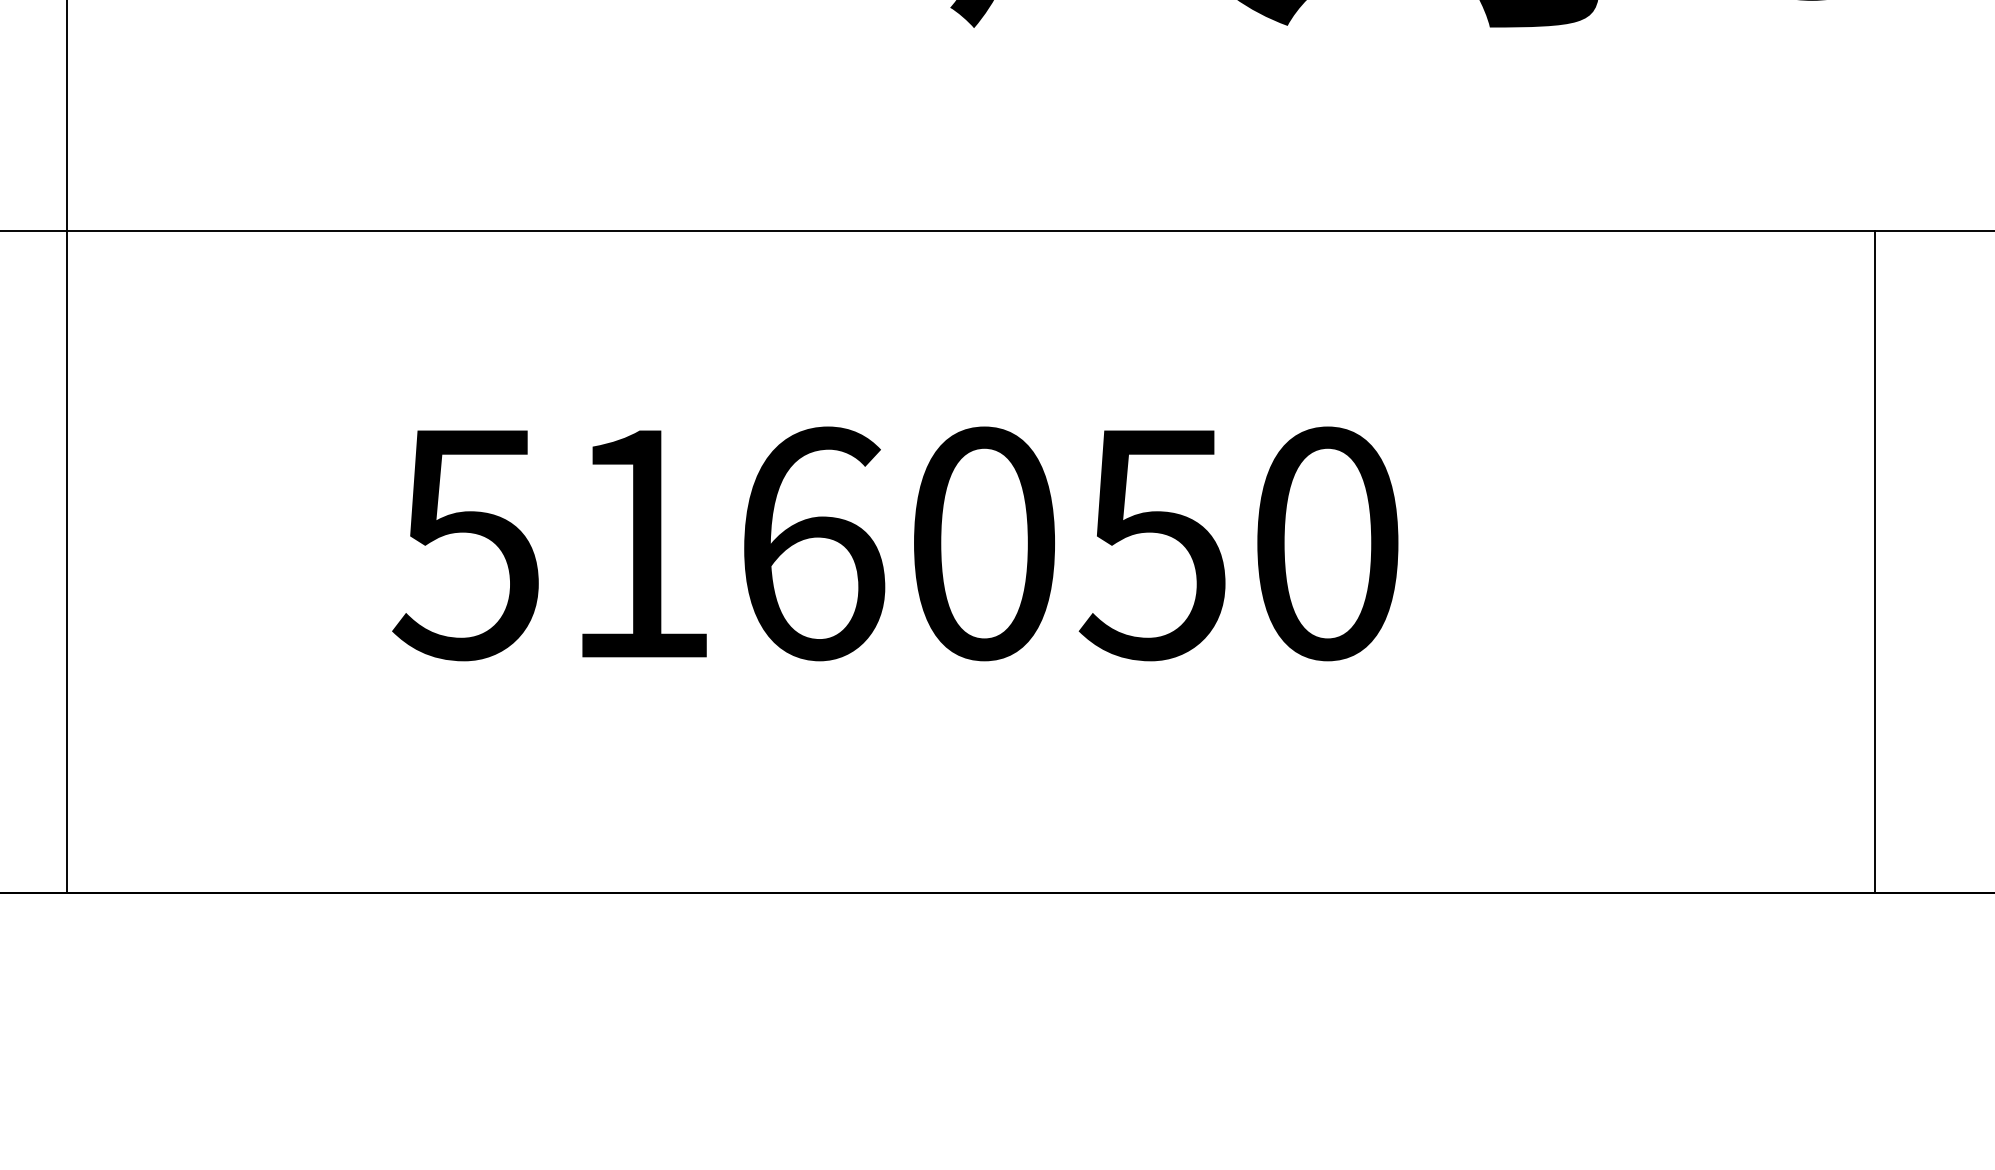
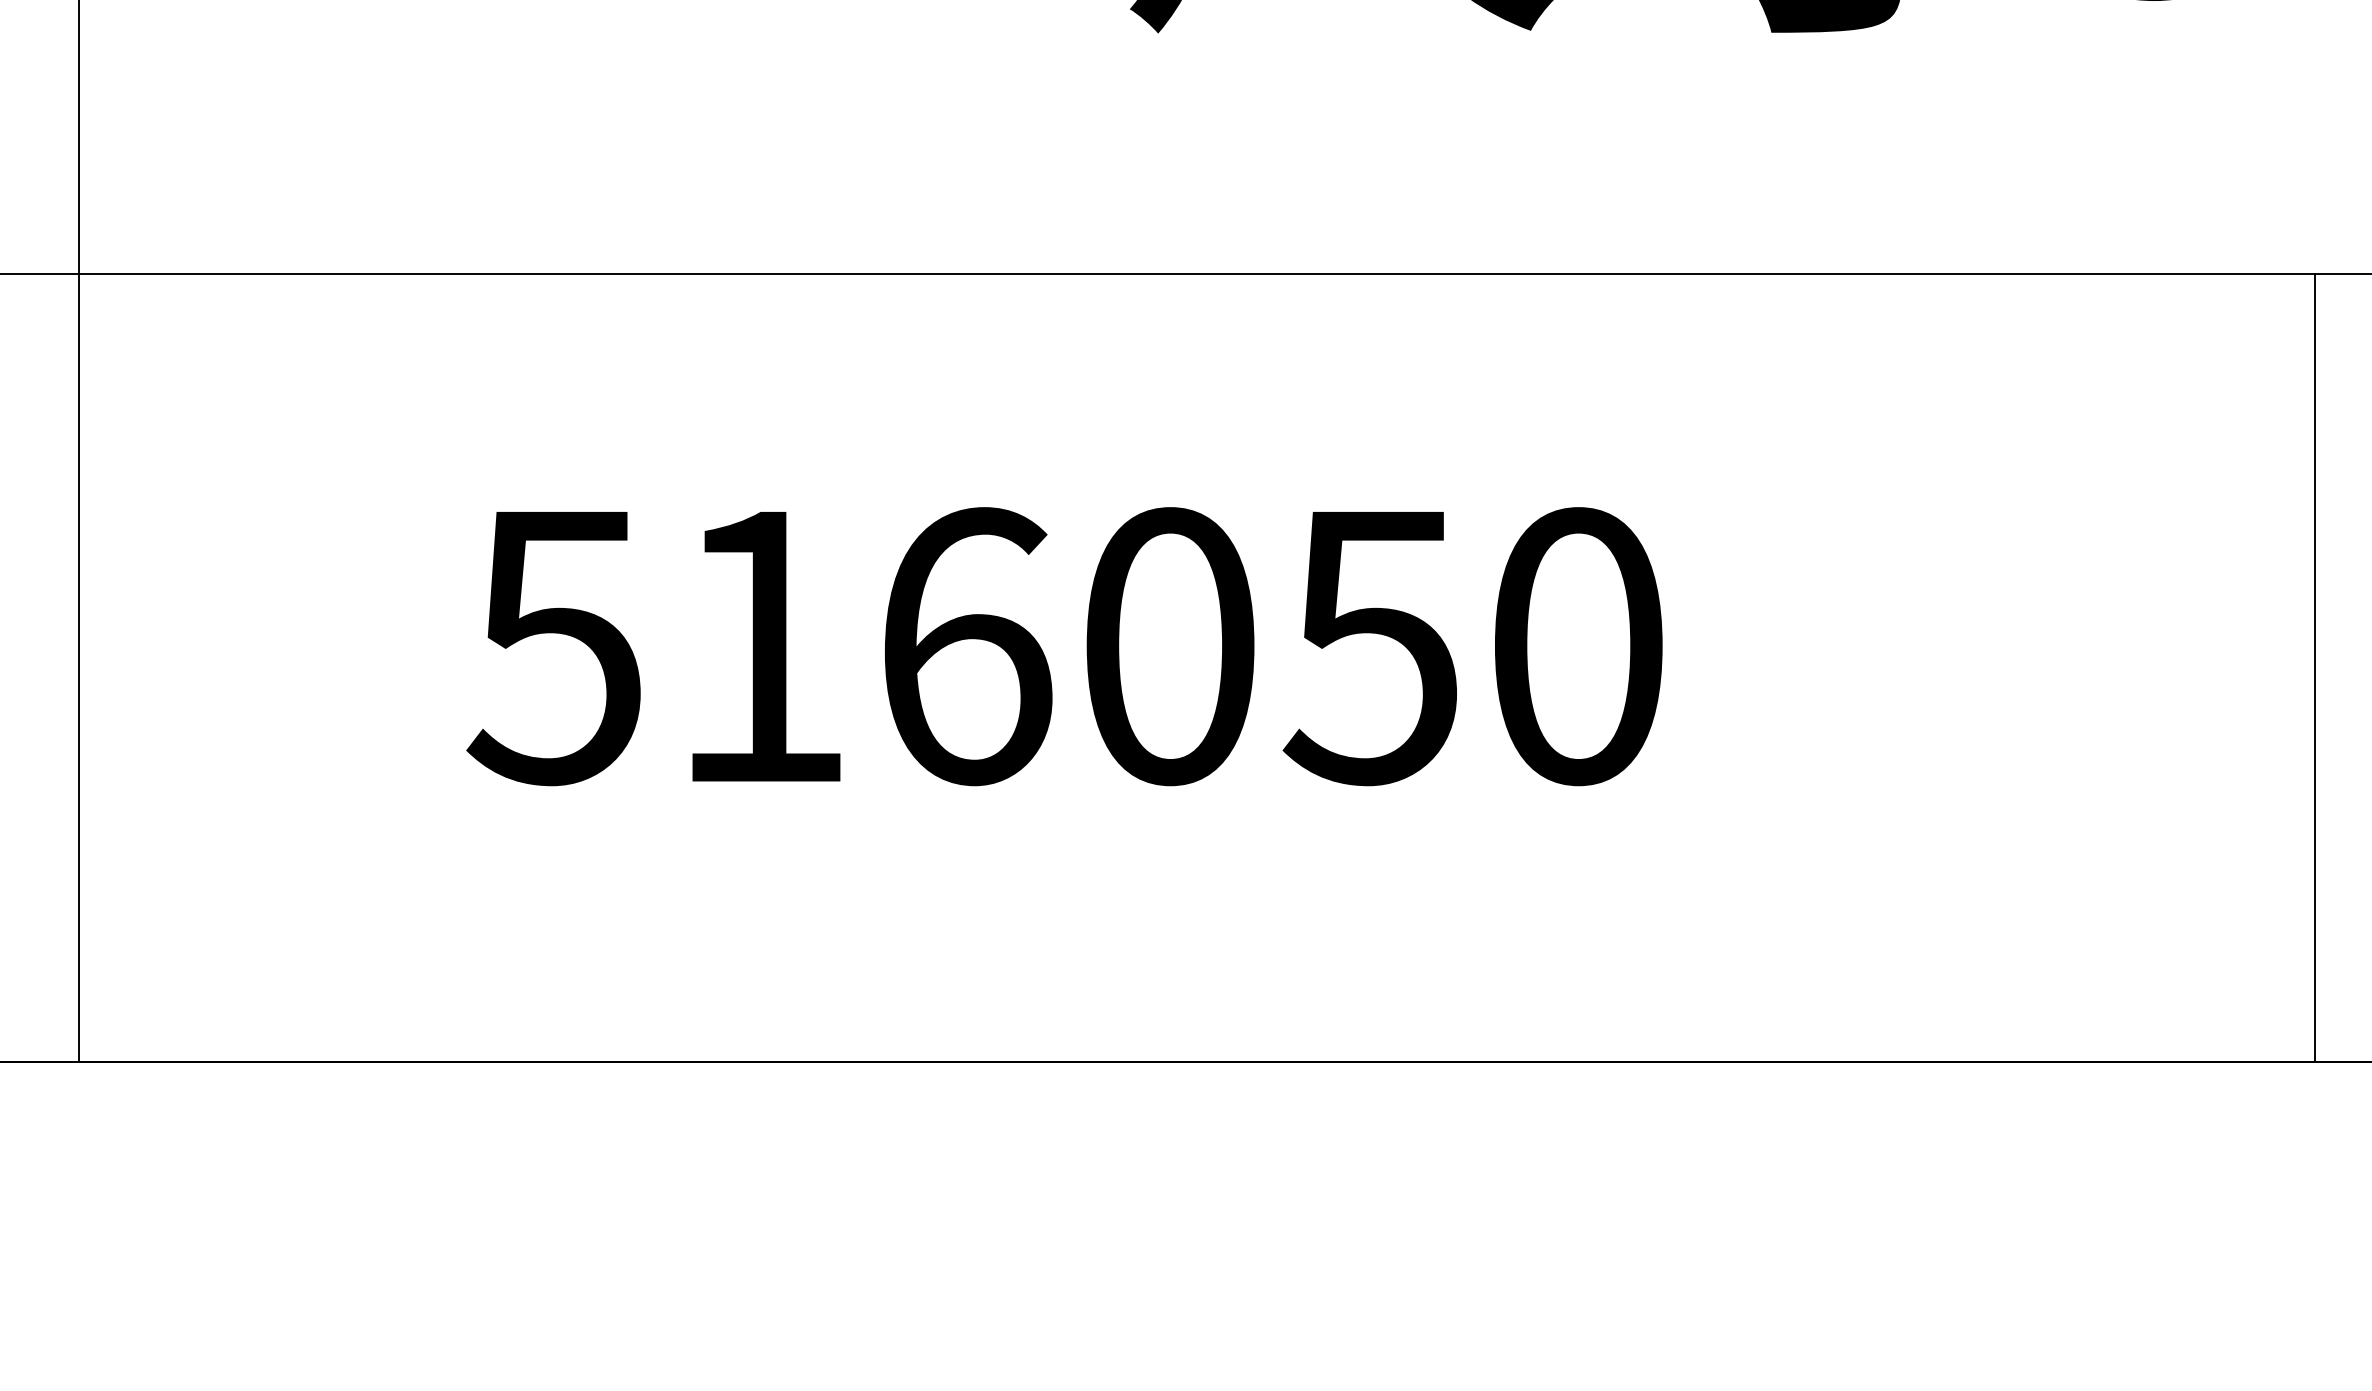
line: (1874, 561) -> (2314, 667), moved

